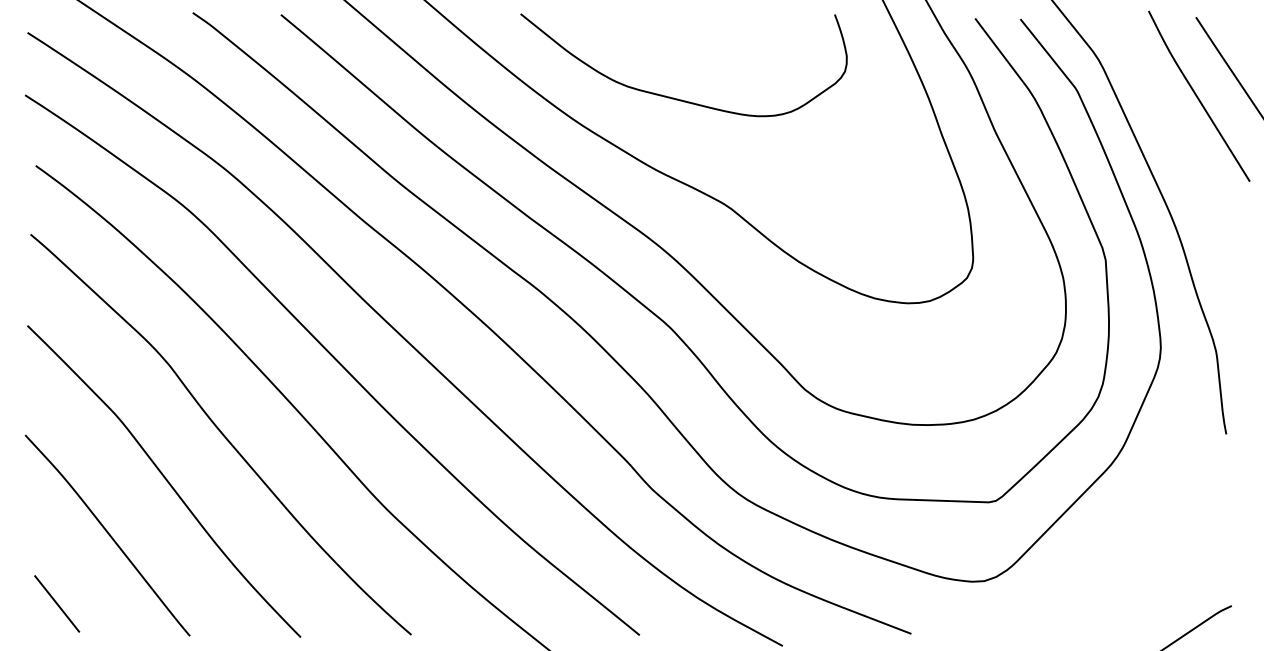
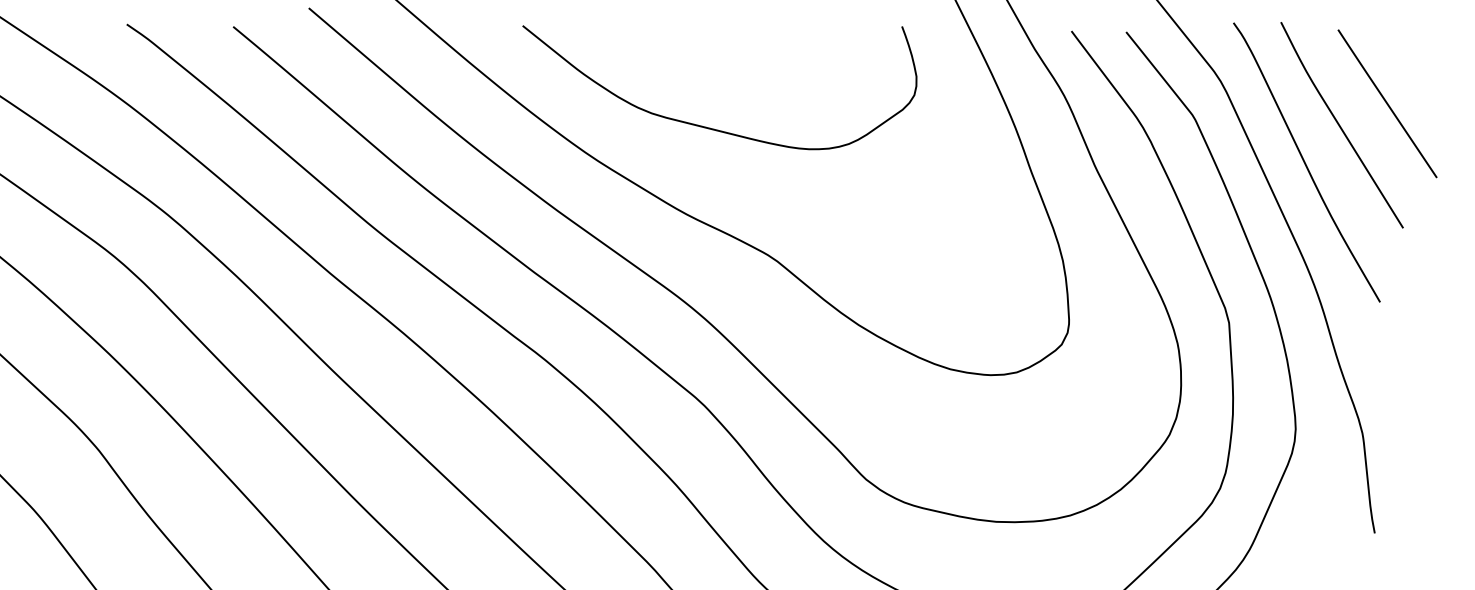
curve: (1169, 127) -> (1306, 162), added

